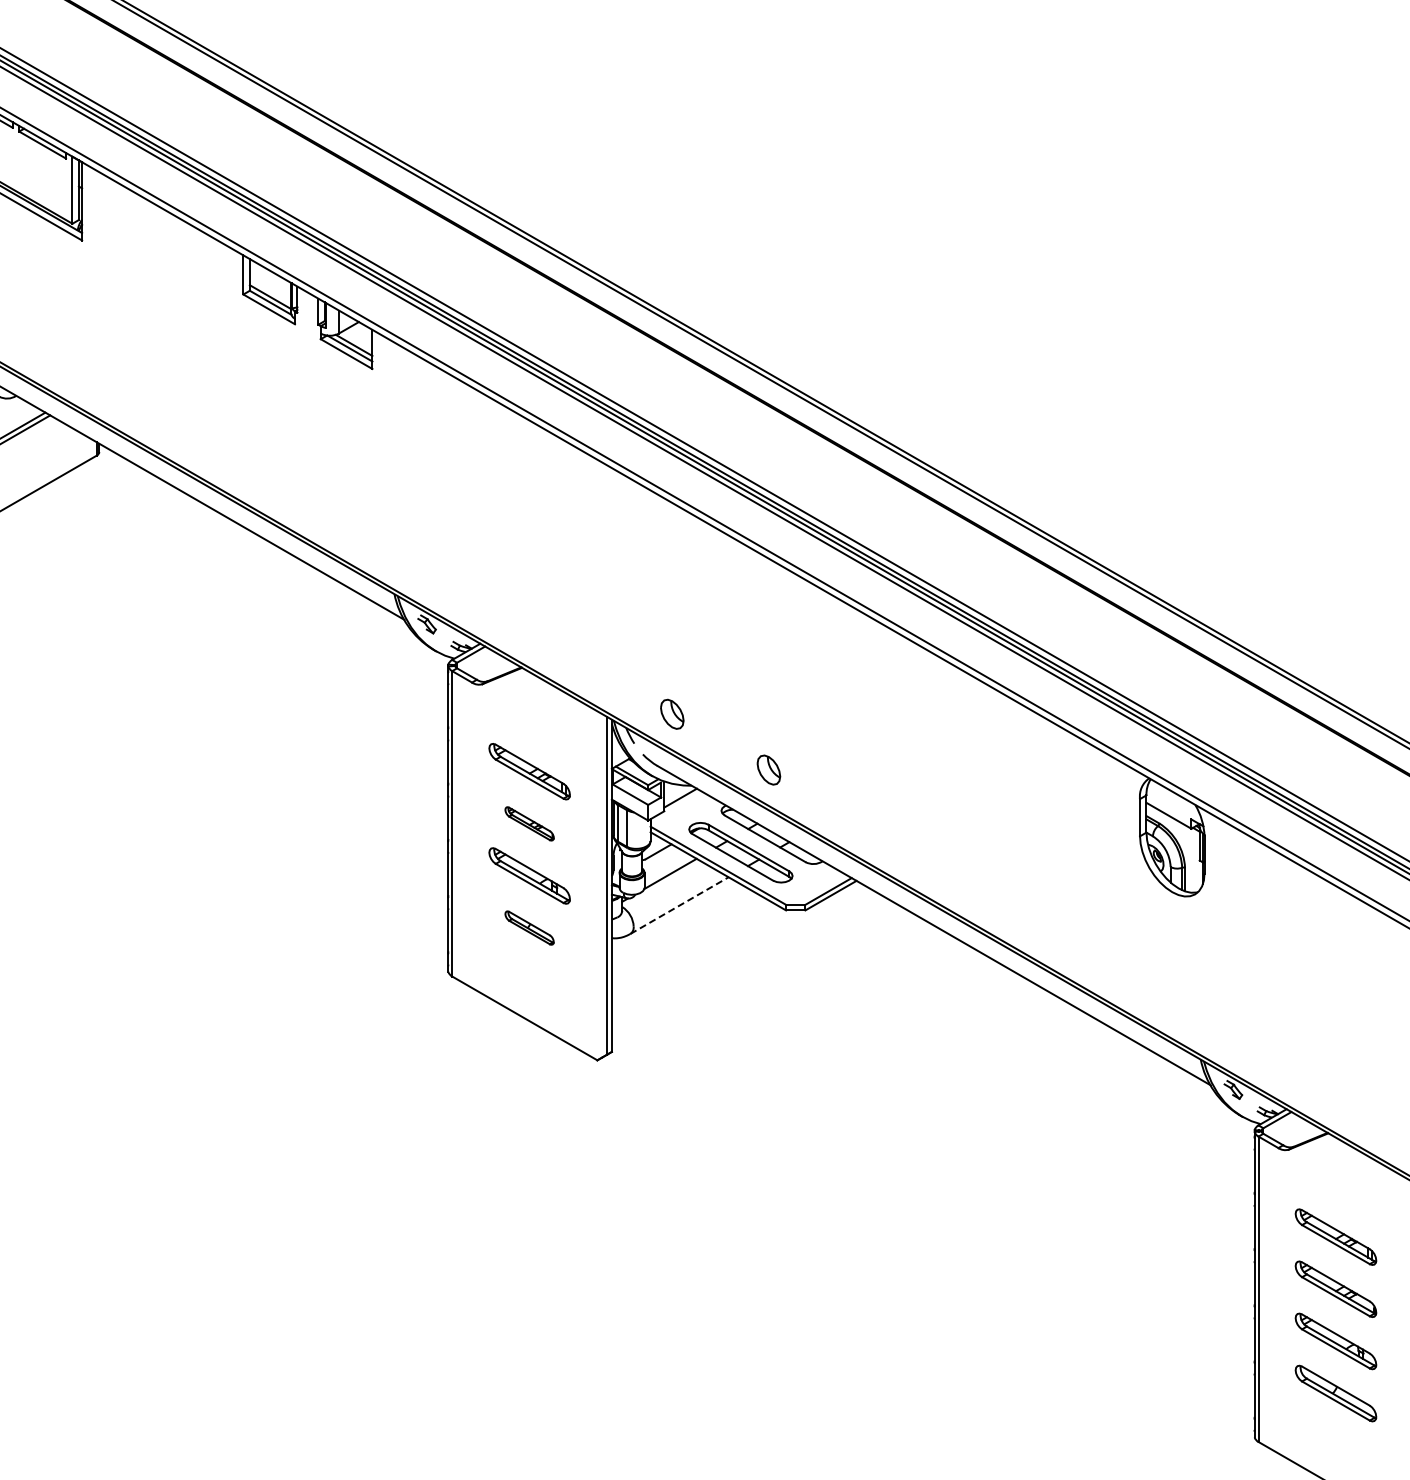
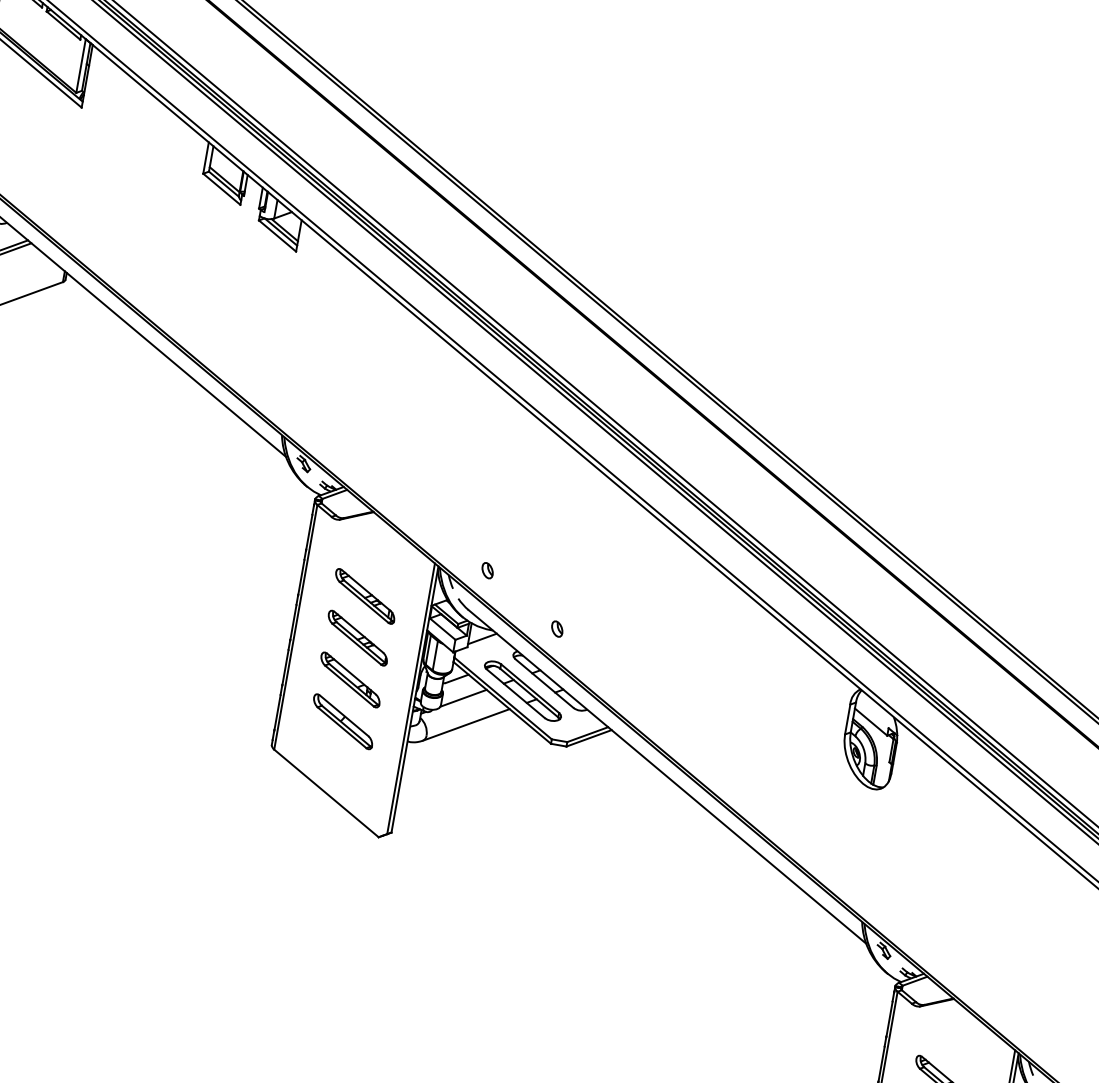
part: (672, 714) -> (487, 570), size x0.62
part: (769, 770) -> (557, 629), size x0.62
part: (529, 823) -> (357, 637), size x1.67
line: (679, 905) -> (466, 724), dashed -> solid
part: (529, 927) -> (343, 721), size x1.67

